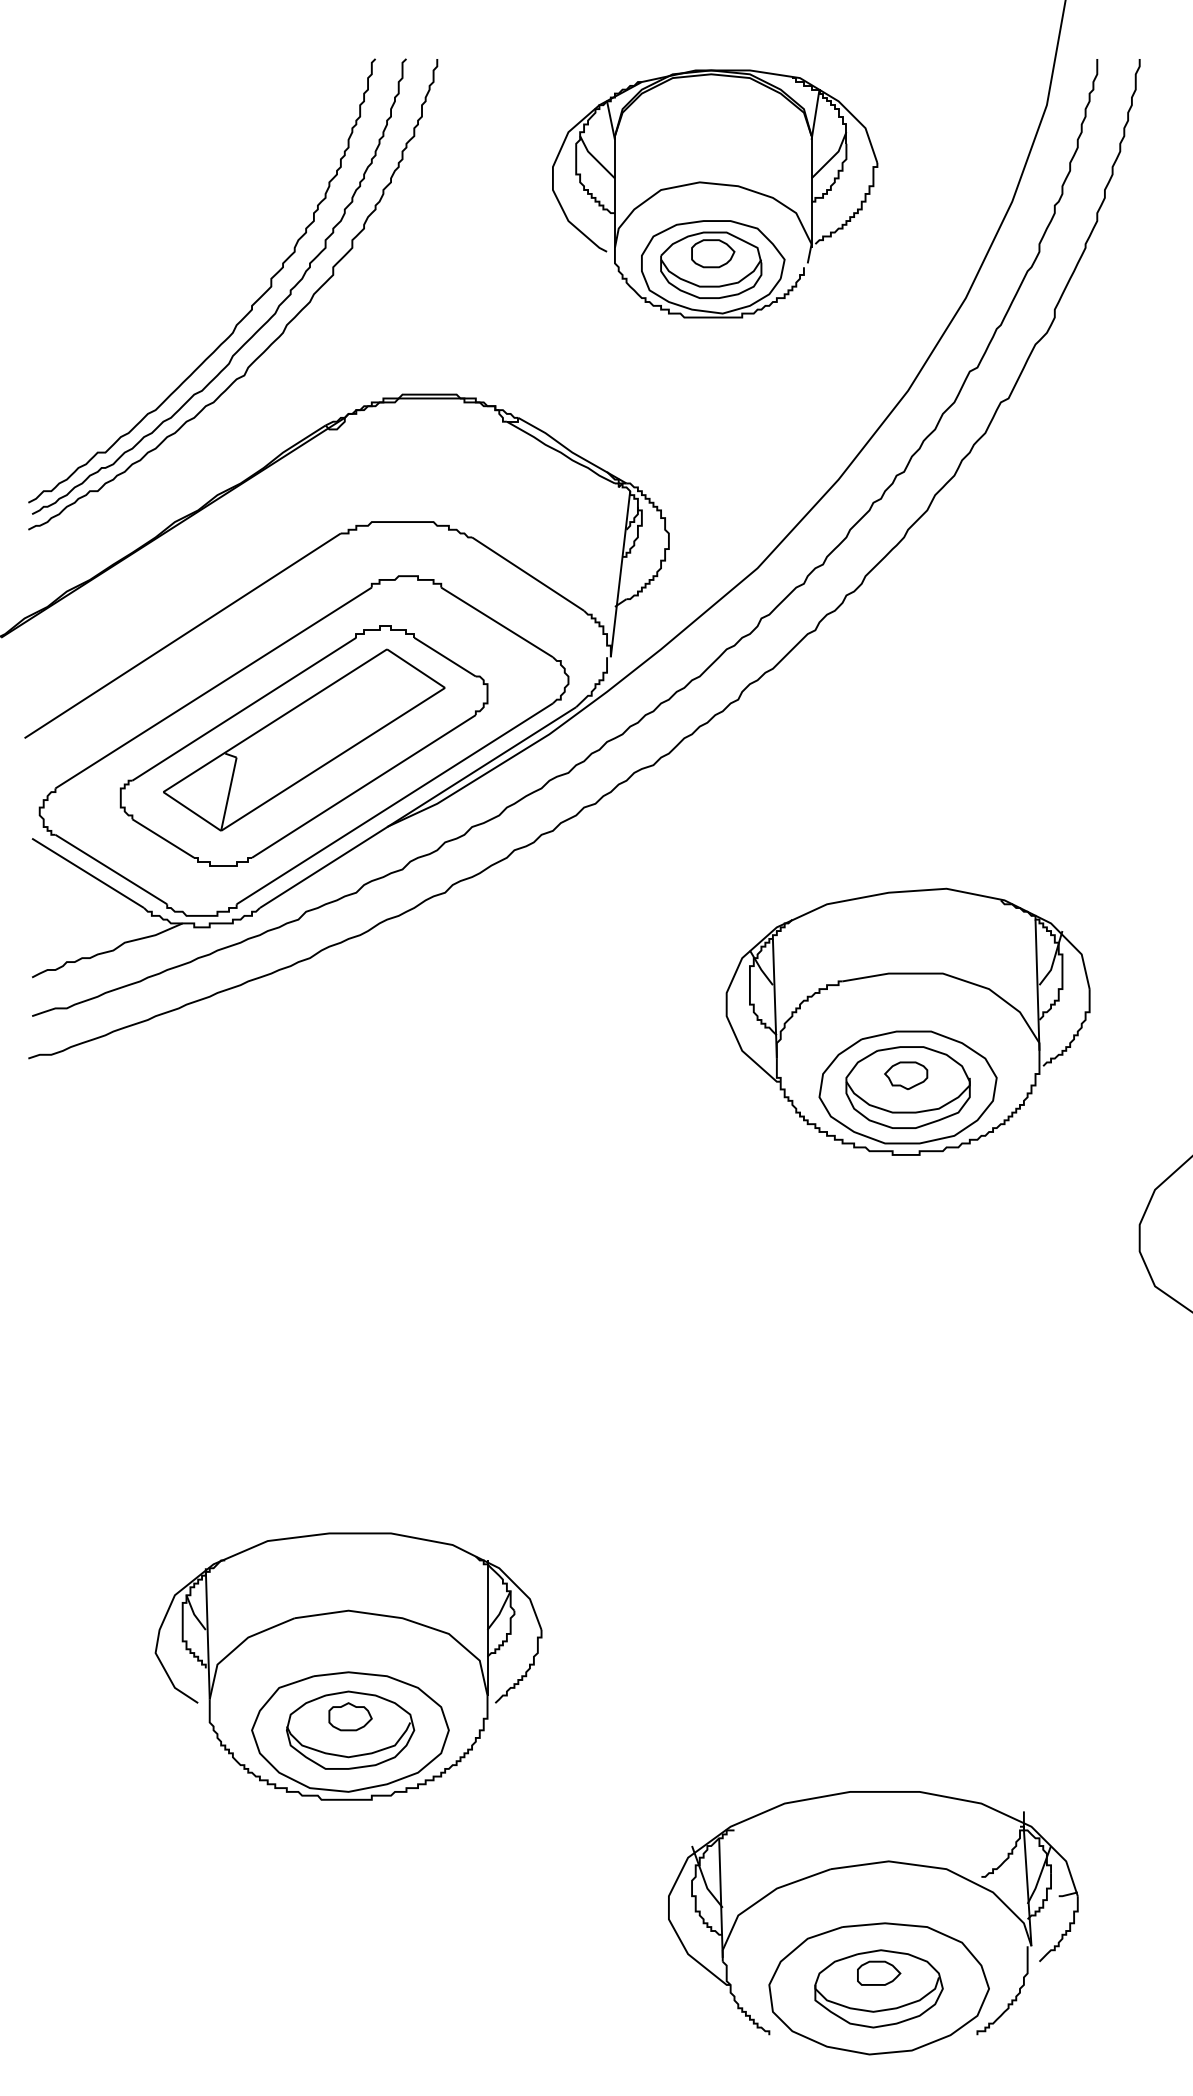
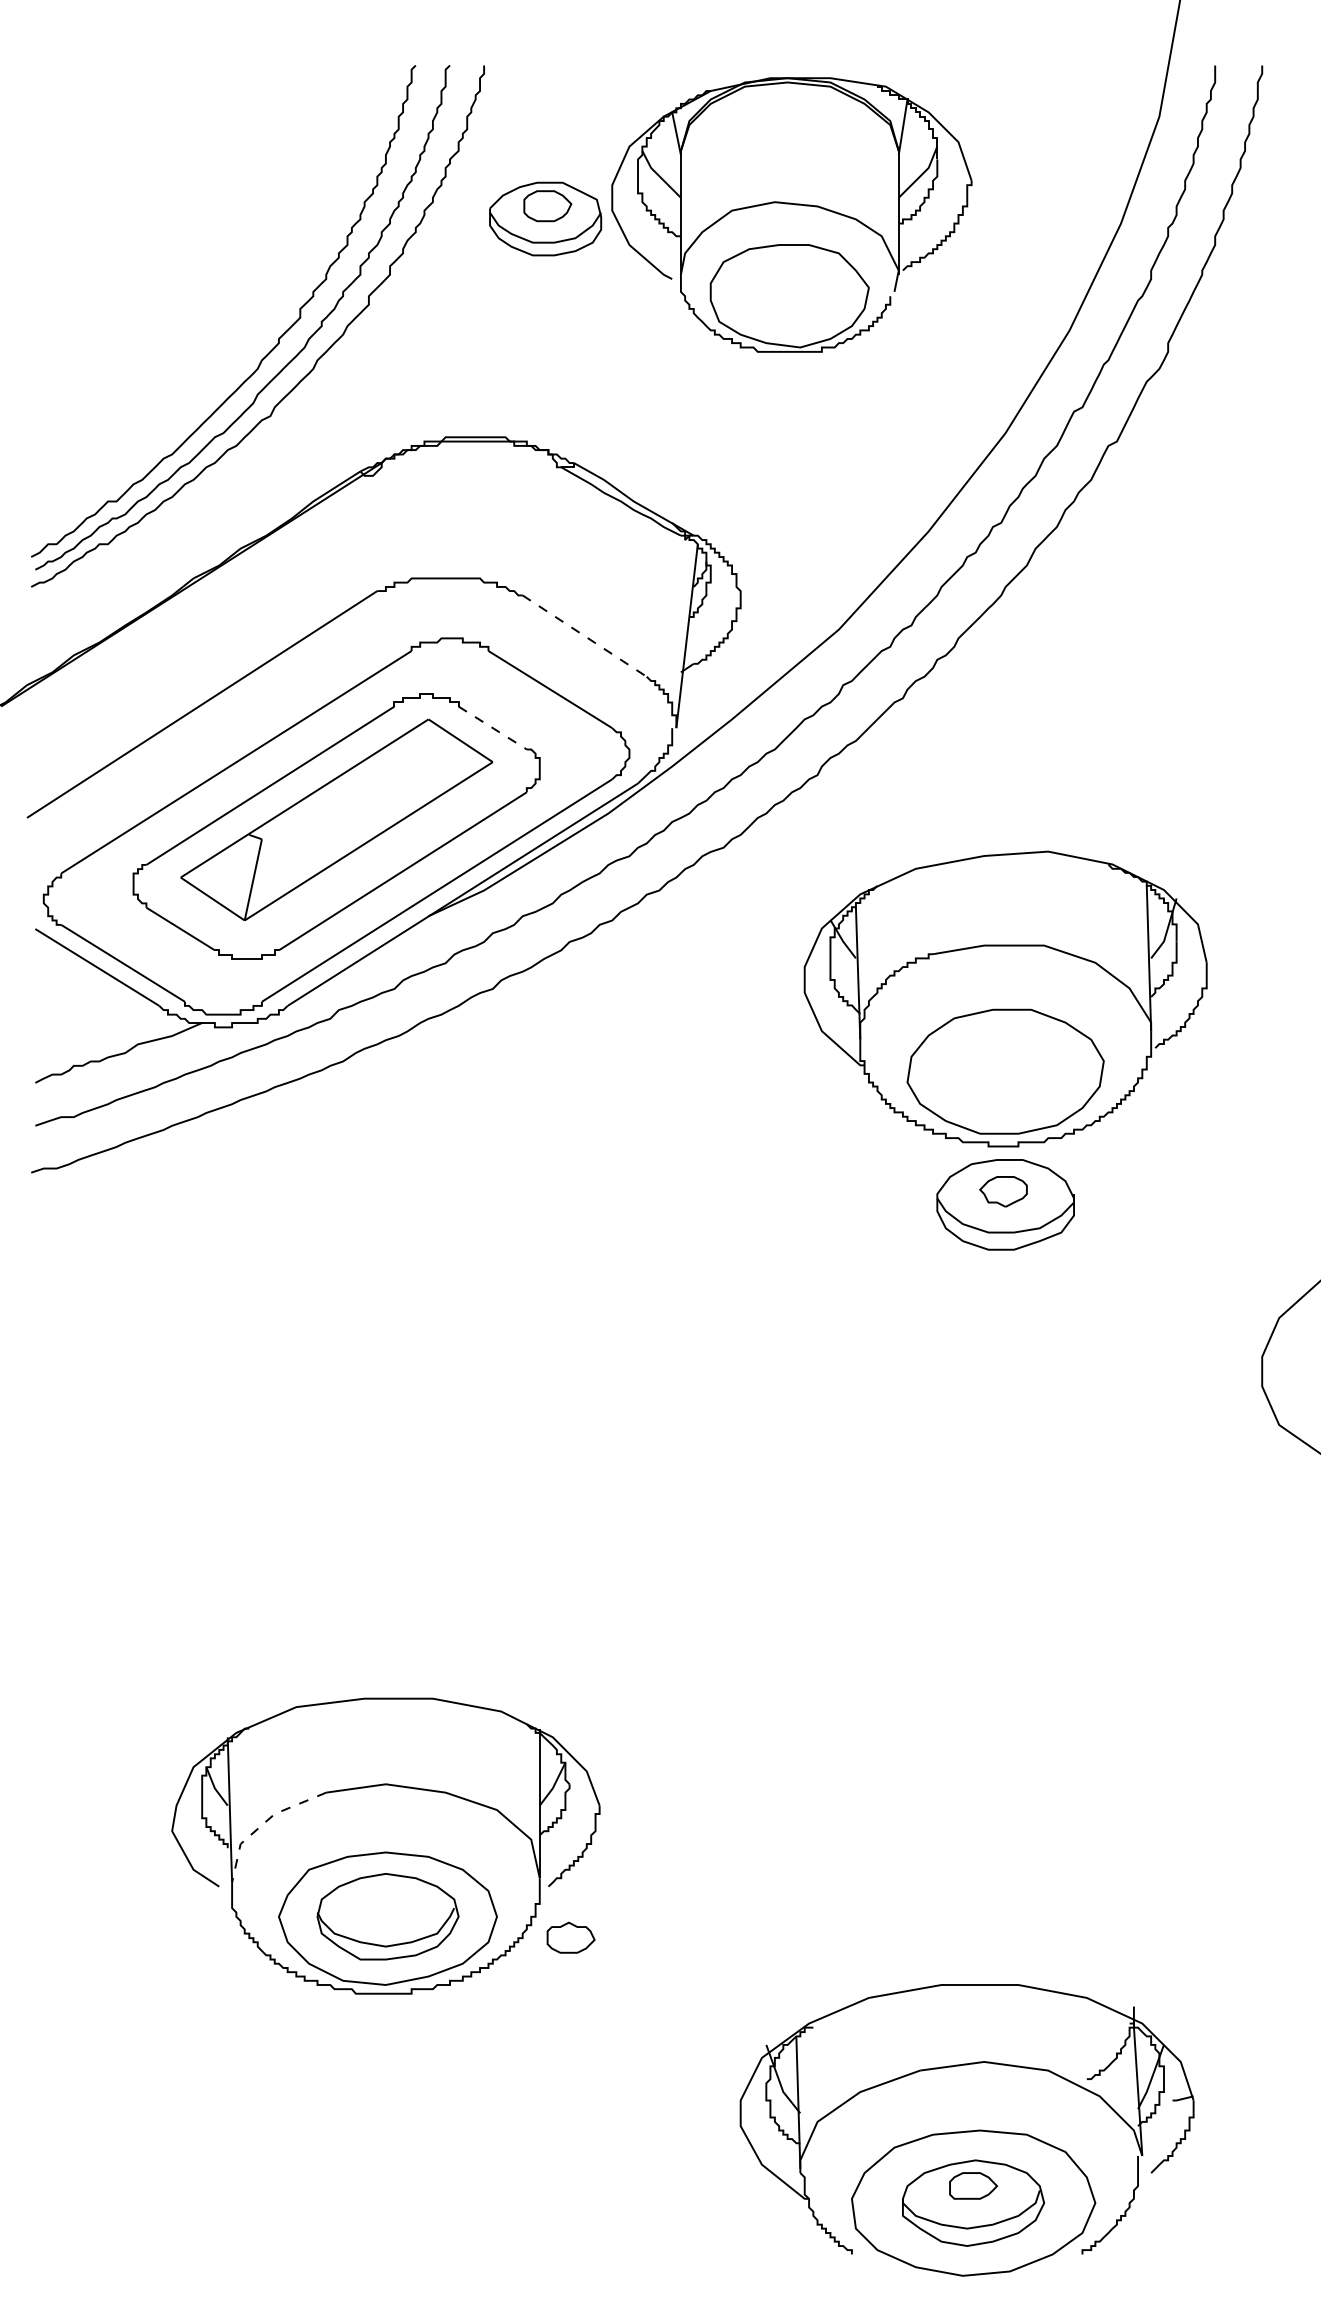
part: (711, 264) -> (545, 218), moved
line: (528, 574) -> (585, 636), solid -> dashed
line: (445, 657) -> (493, 728), solid -> dashed
part: (907, 1021) -> (1005, 998), moved
line: (238, 1646) -> (263, 1823), solid -> dashed
part: (350, 1716) -> (570, 1937), moved

